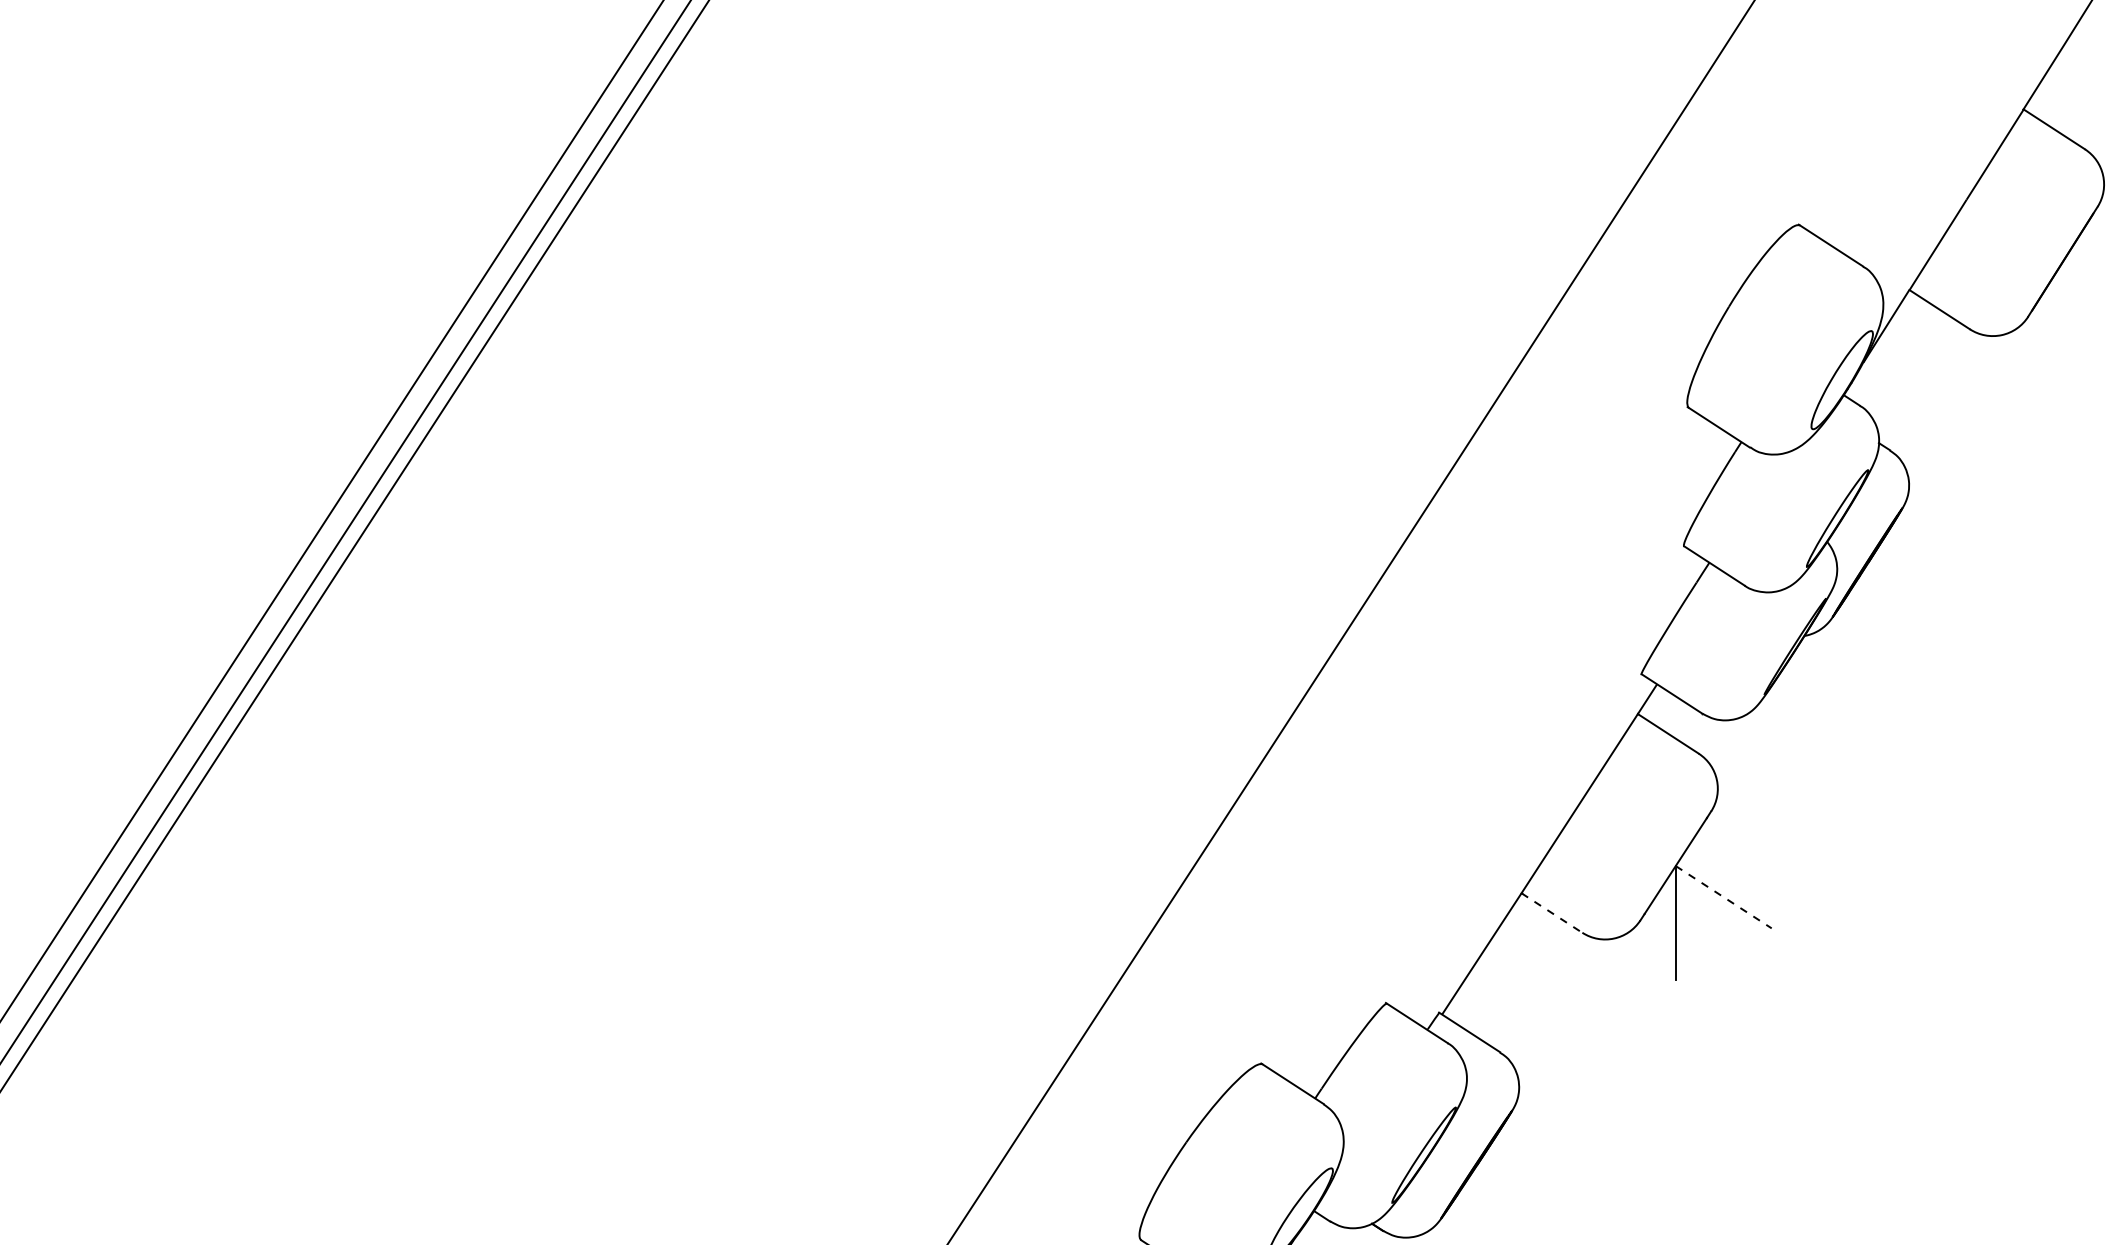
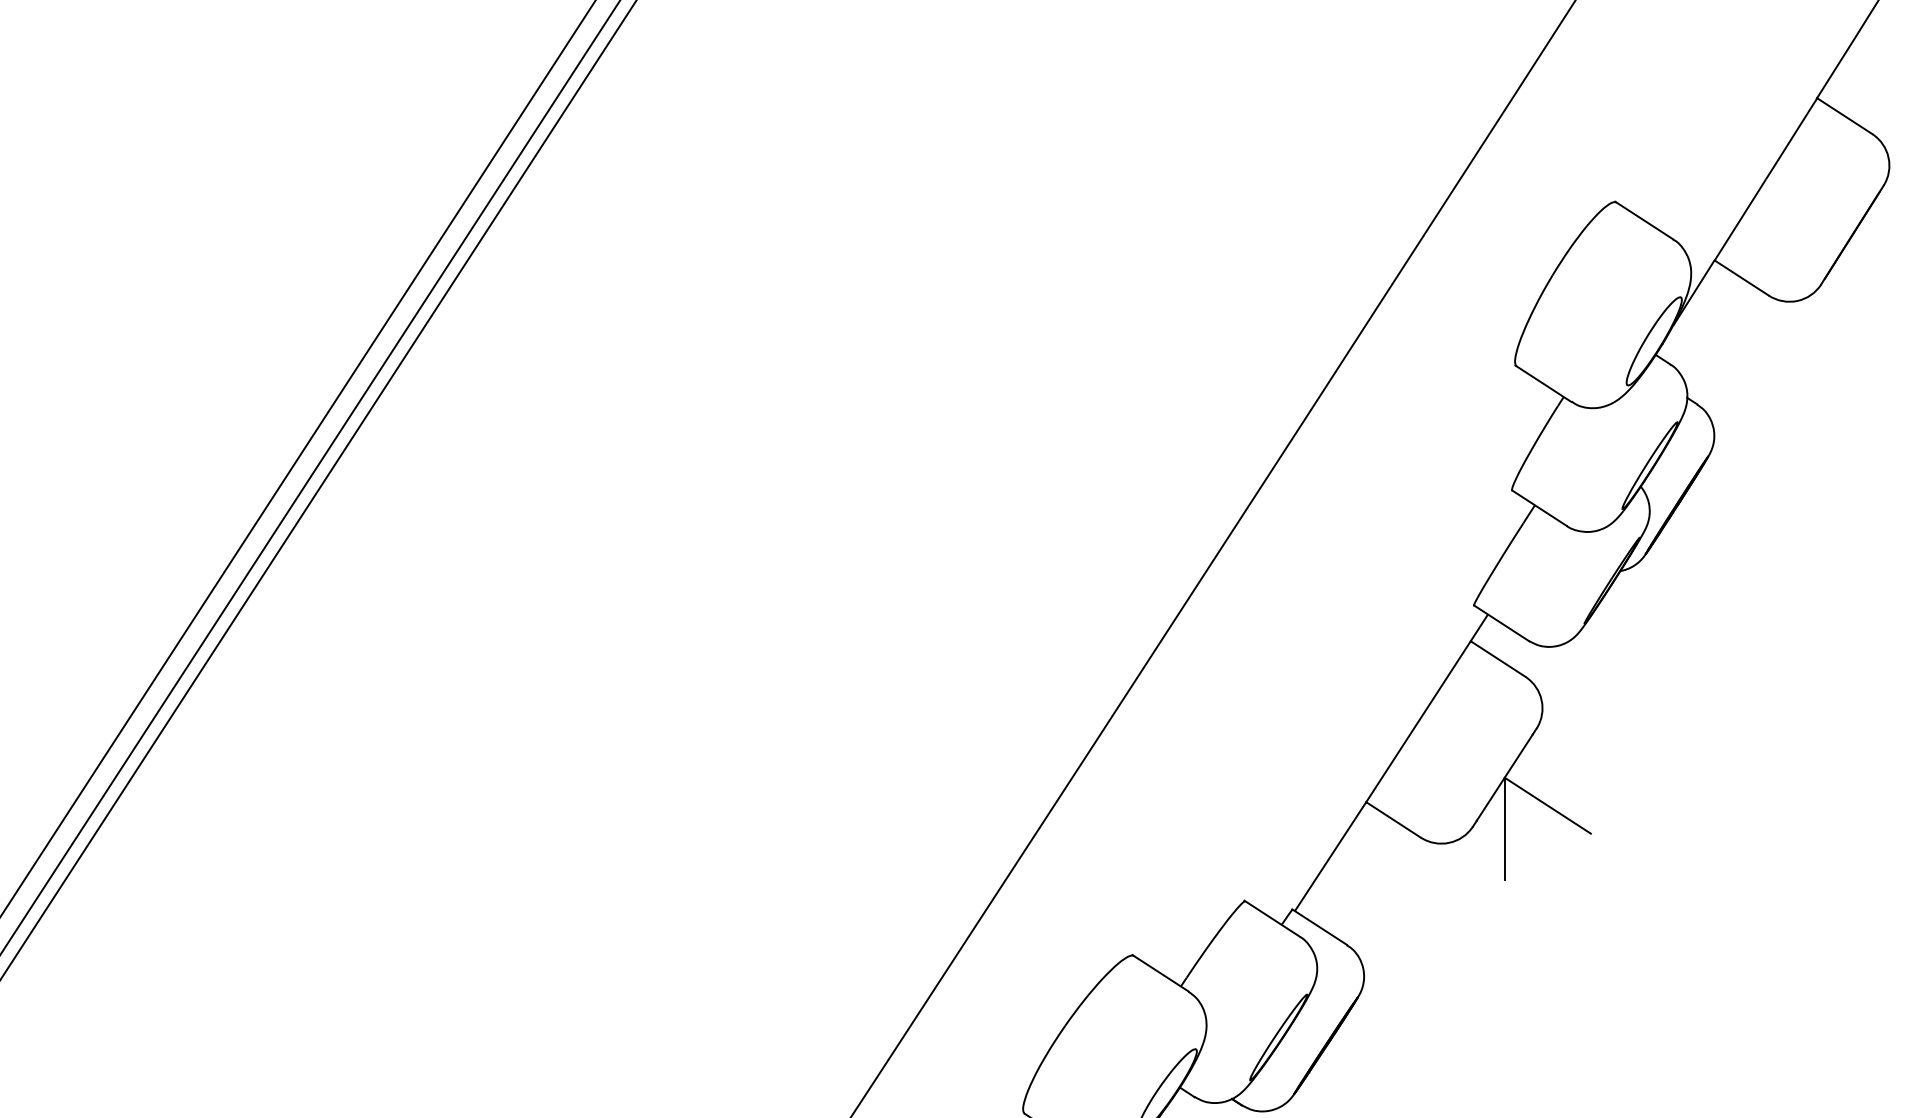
line: (1724, 896) -> (1548, 805), dashed -> solid
line: (1551, 912) -> (1393, 819), dashed -> solid

